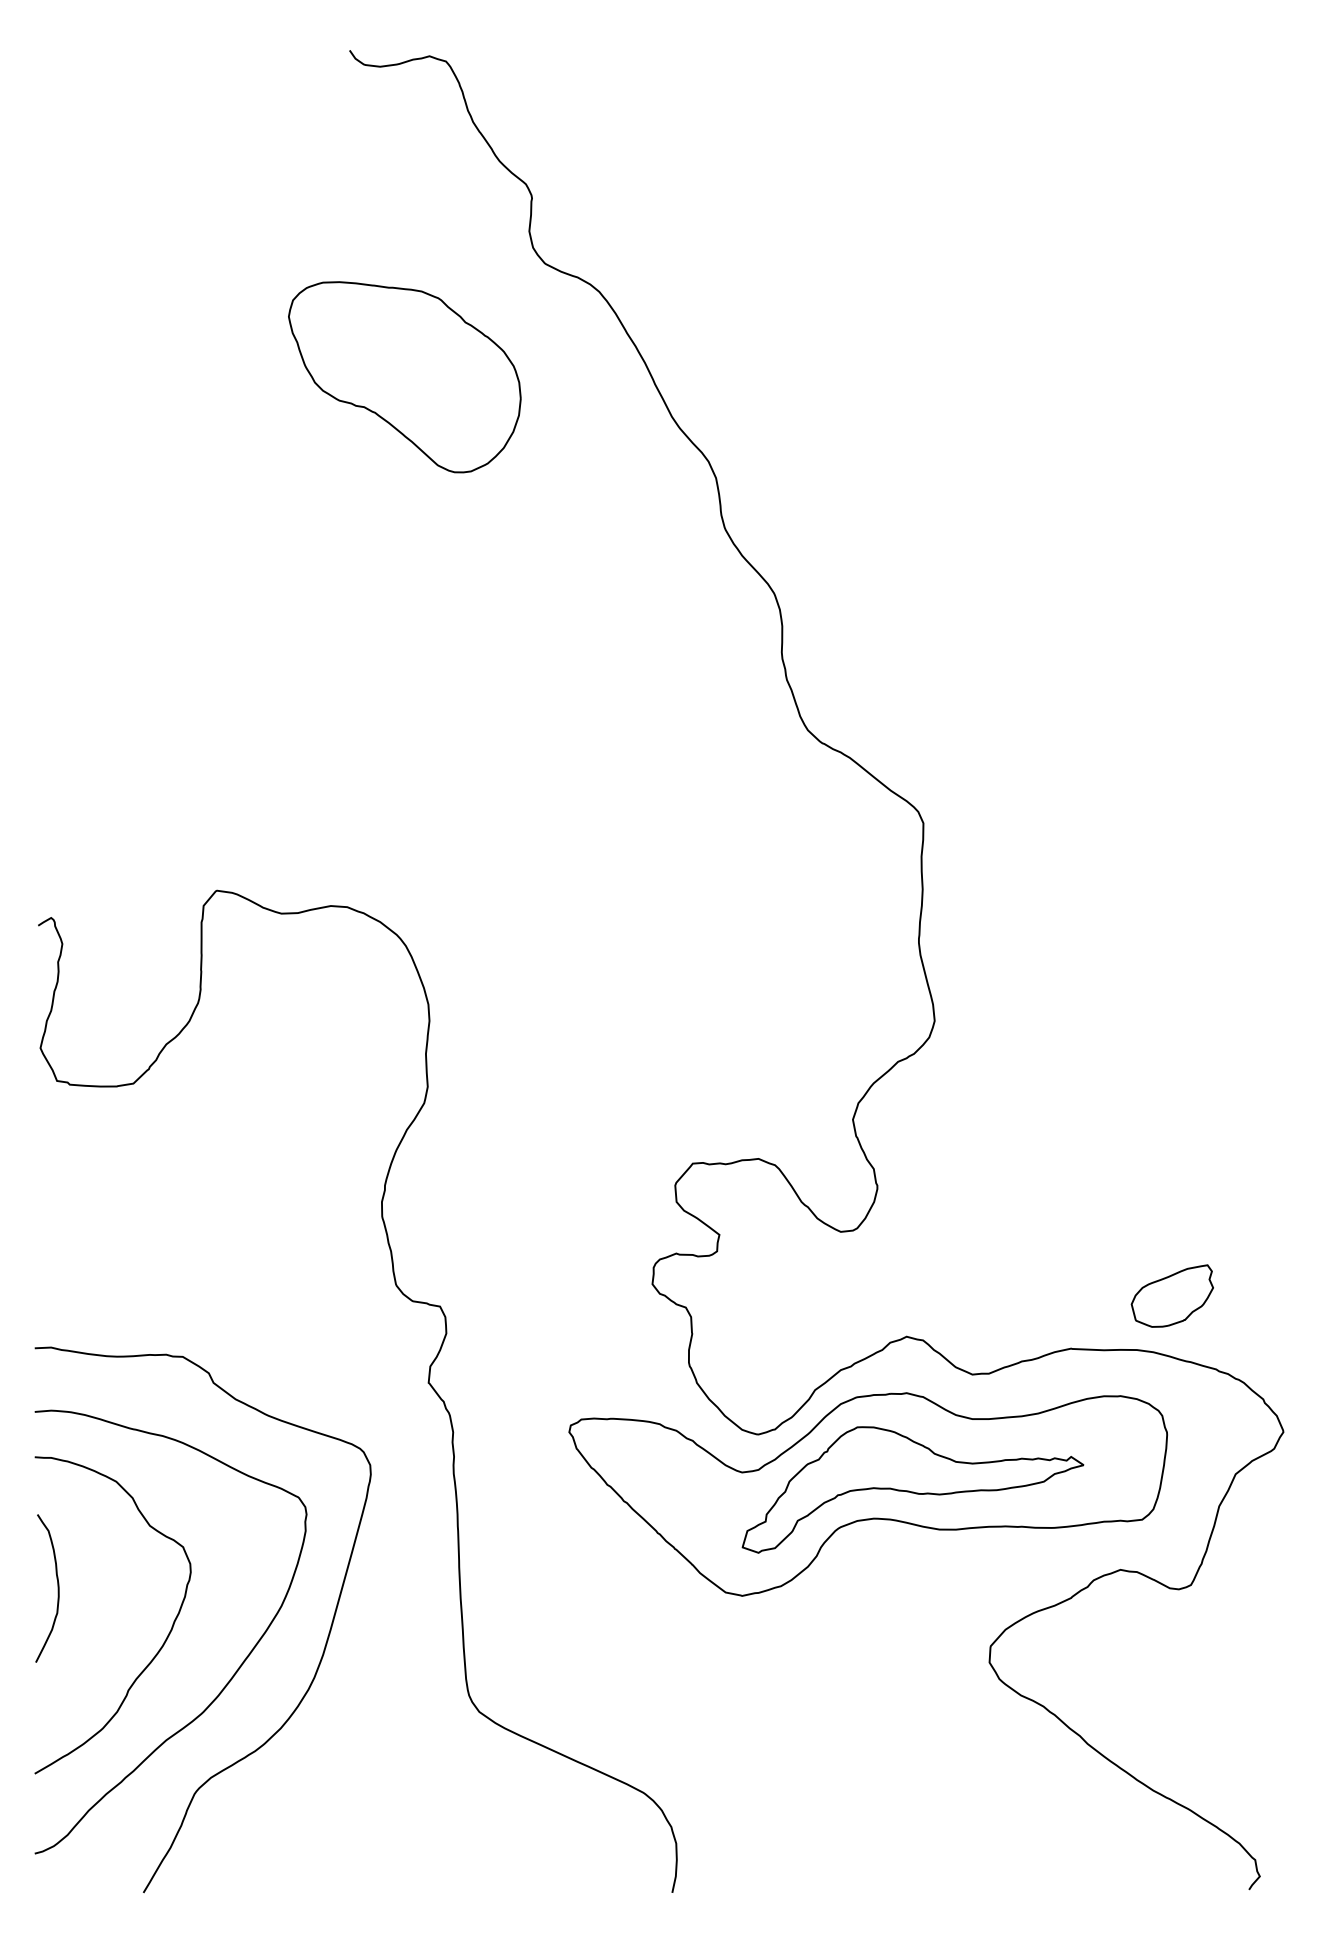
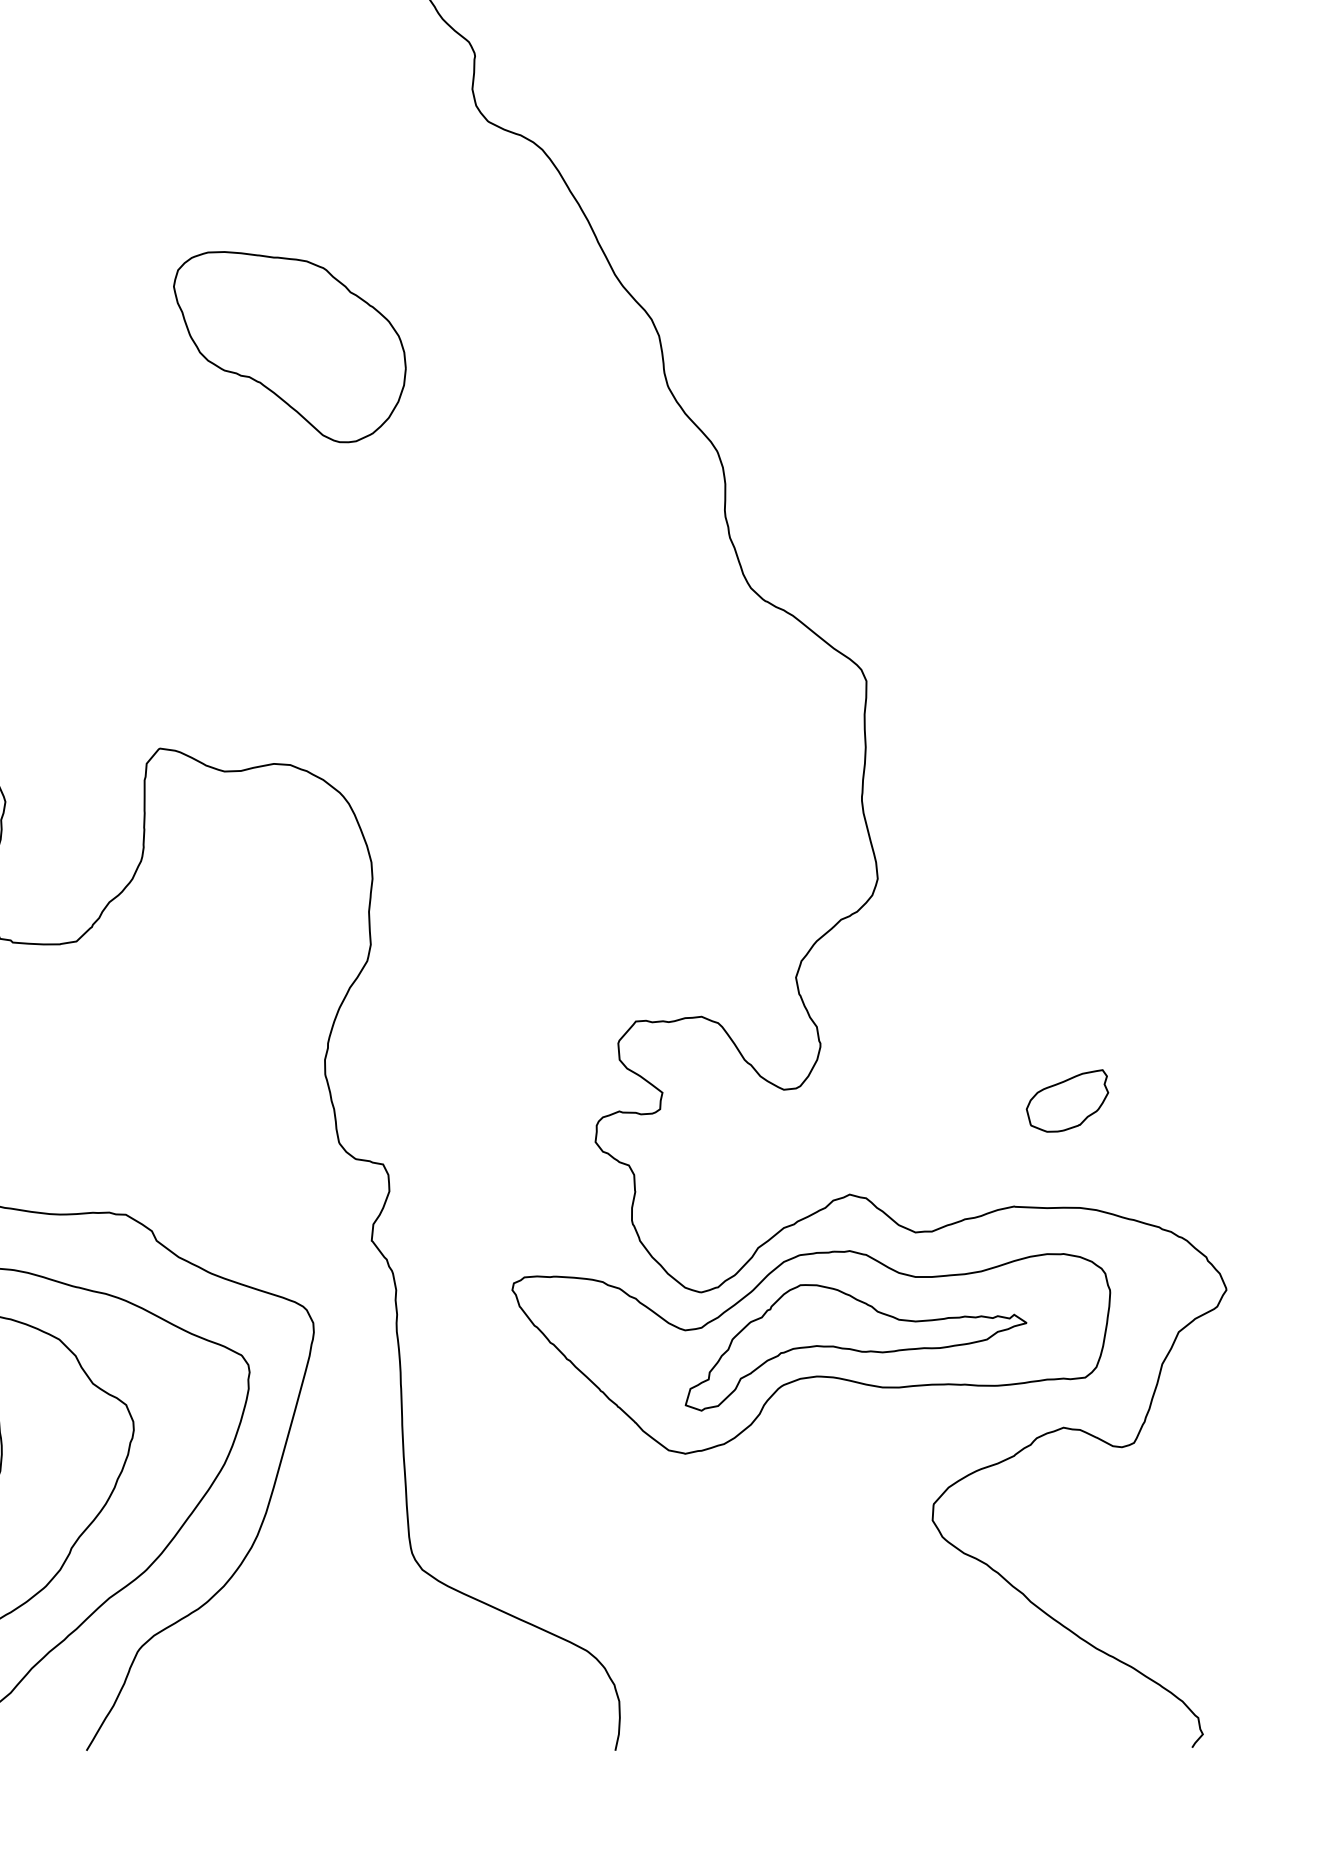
part: (404, 377) -> (289, 347), moved
part: (1171, 1295) -> (1066, 1100), moved

